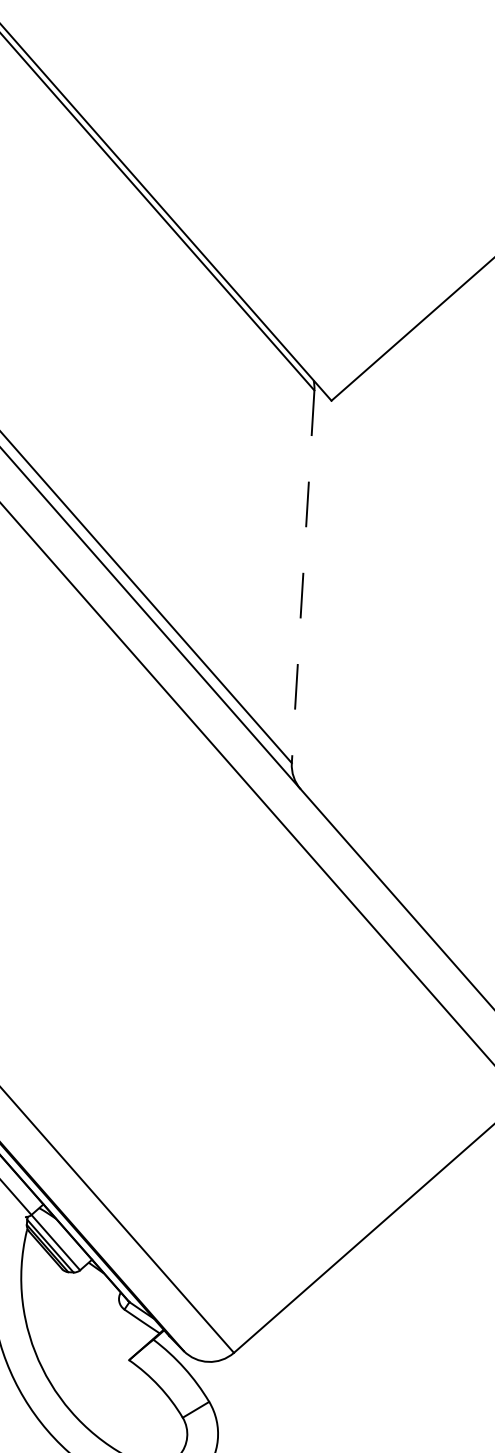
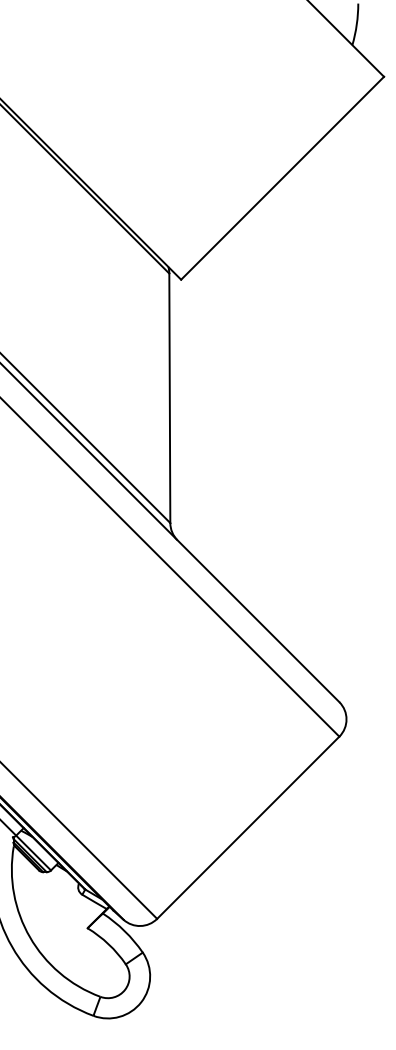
line: (302, 576) -> (169, 398), dashed -> solid

